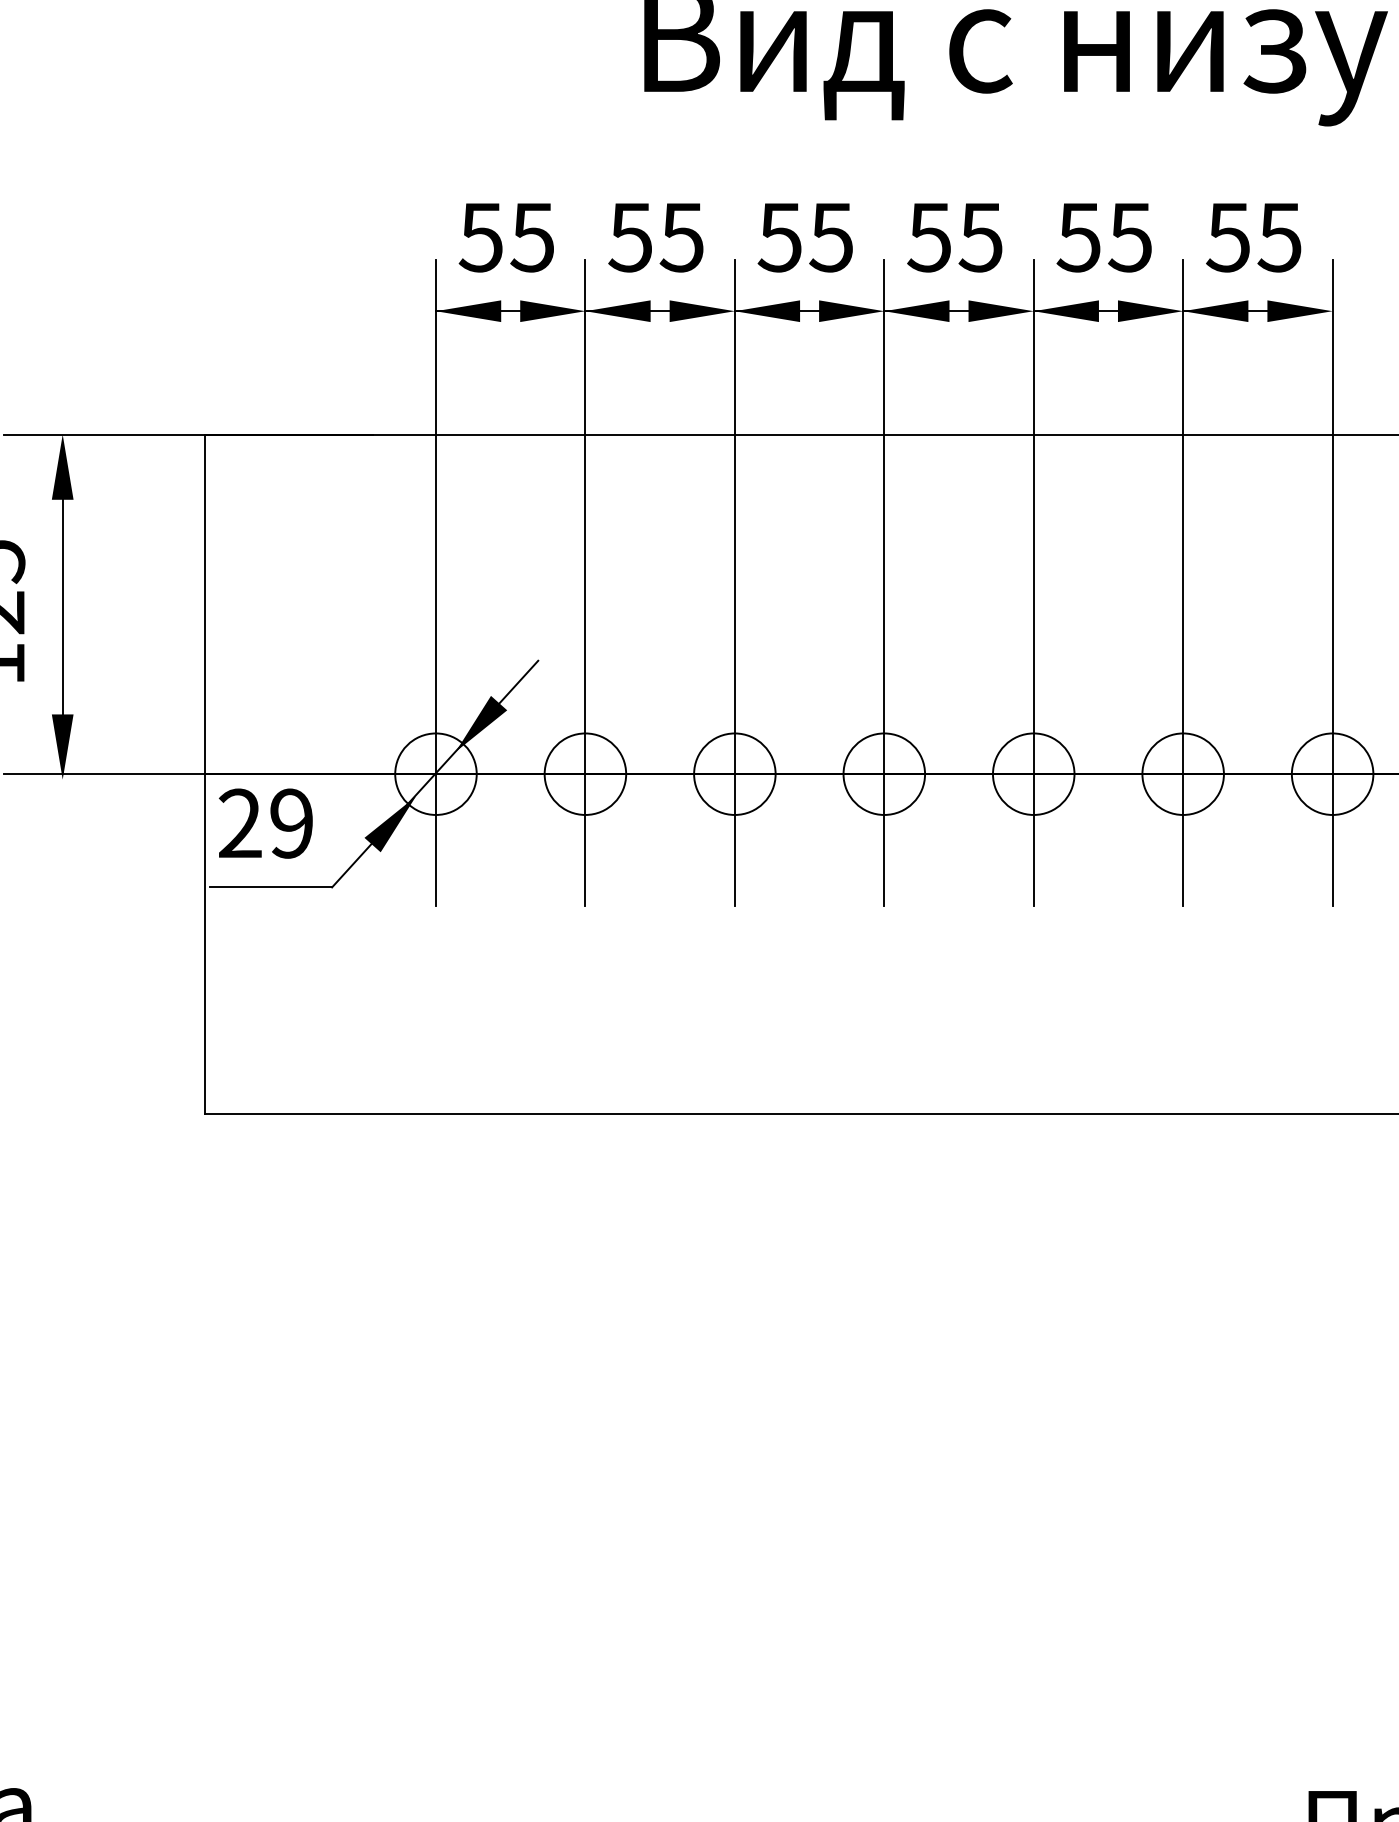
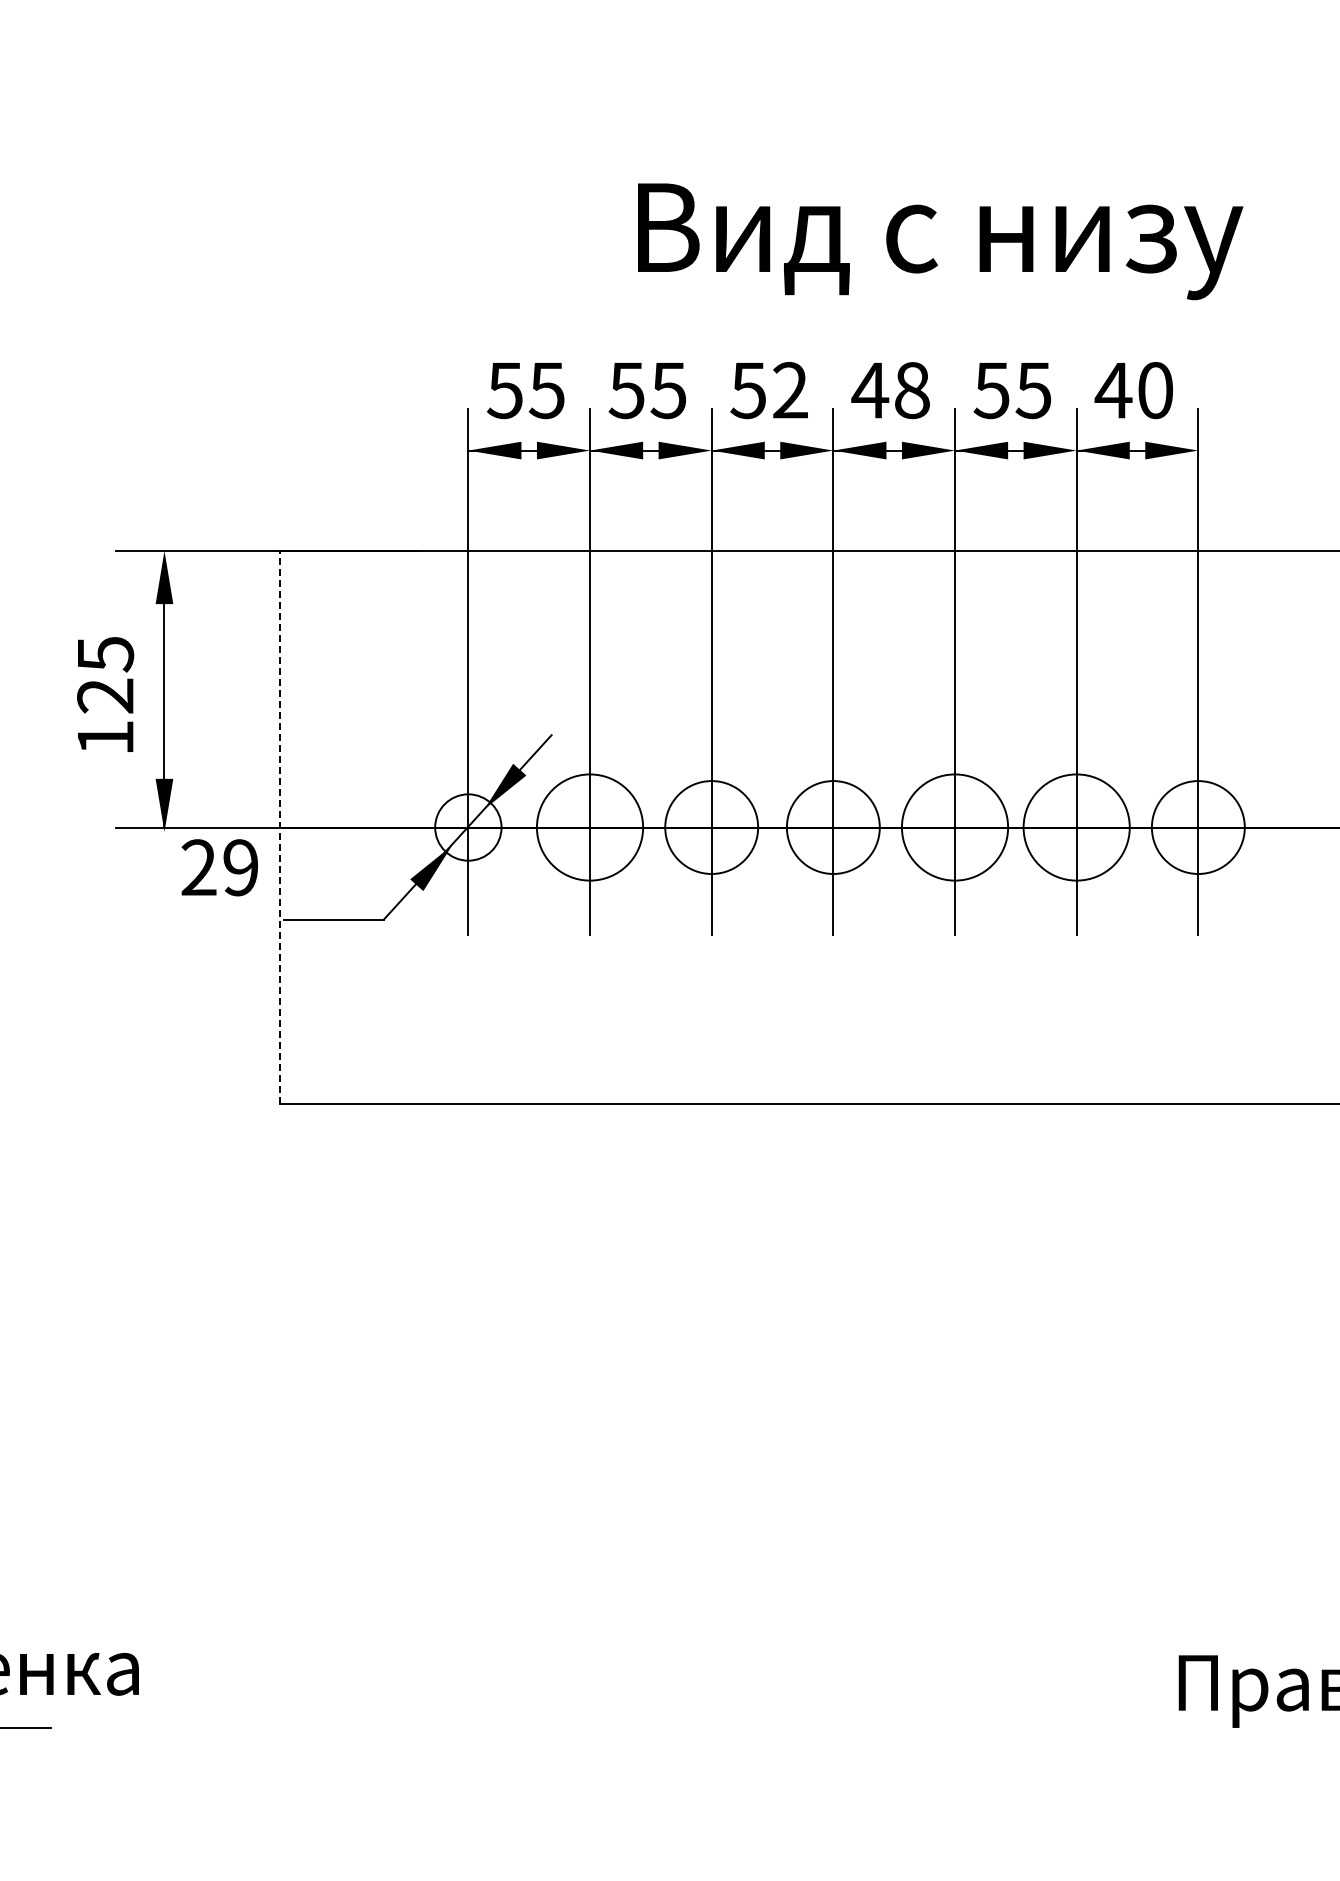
text: (830, 237) -> (789, 390), 55 -> 52
text: (954, 237) -> (890, 390), 55 -> 48
text: (1252, 237) -> (1133, 390), 55 -> 40
line: (205, 774) -> (280, 827), solid -> dashed
circle: (584, 774) -> (589, 827), size x1.6
circle: (734, 774) -> (711, 827), size x1.4
circle: (884, 774) -> (833, 827), size x1.4
circle: (1033, 774) -> (954, 827), size x1.6
circle: (1182, 774) -> (1076, 827), size x1.6
circle: (1332, 774) -> (1198, 827), size x1.4
text: (265, 823) -> (219, 867), moved

